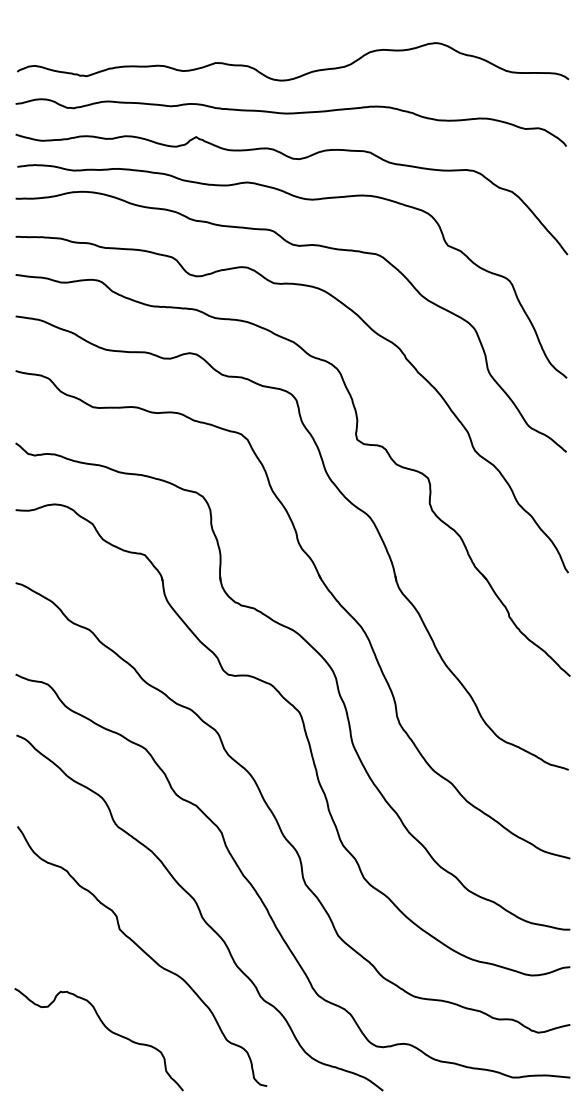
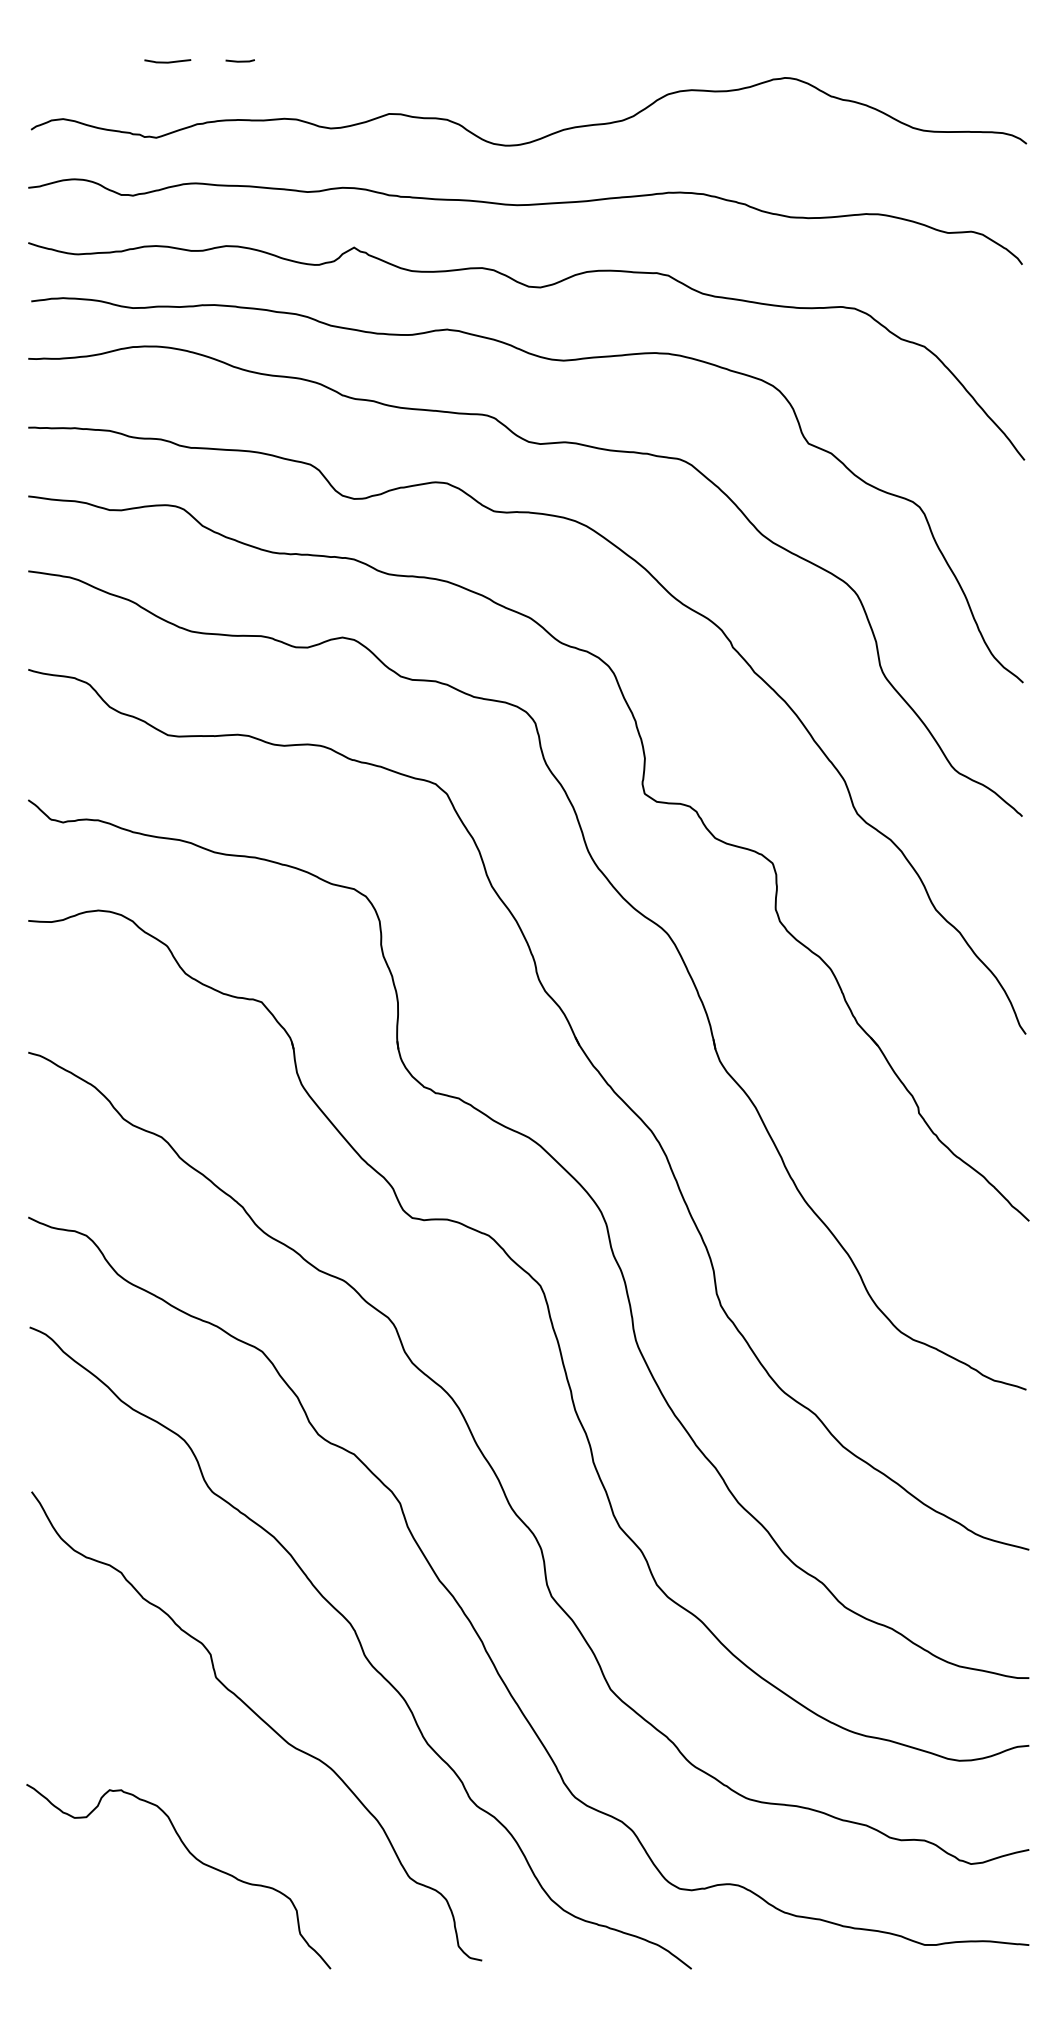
line: (92, 33) -> (166, 60), added
line: (133, 33) -> (240, 60), added

